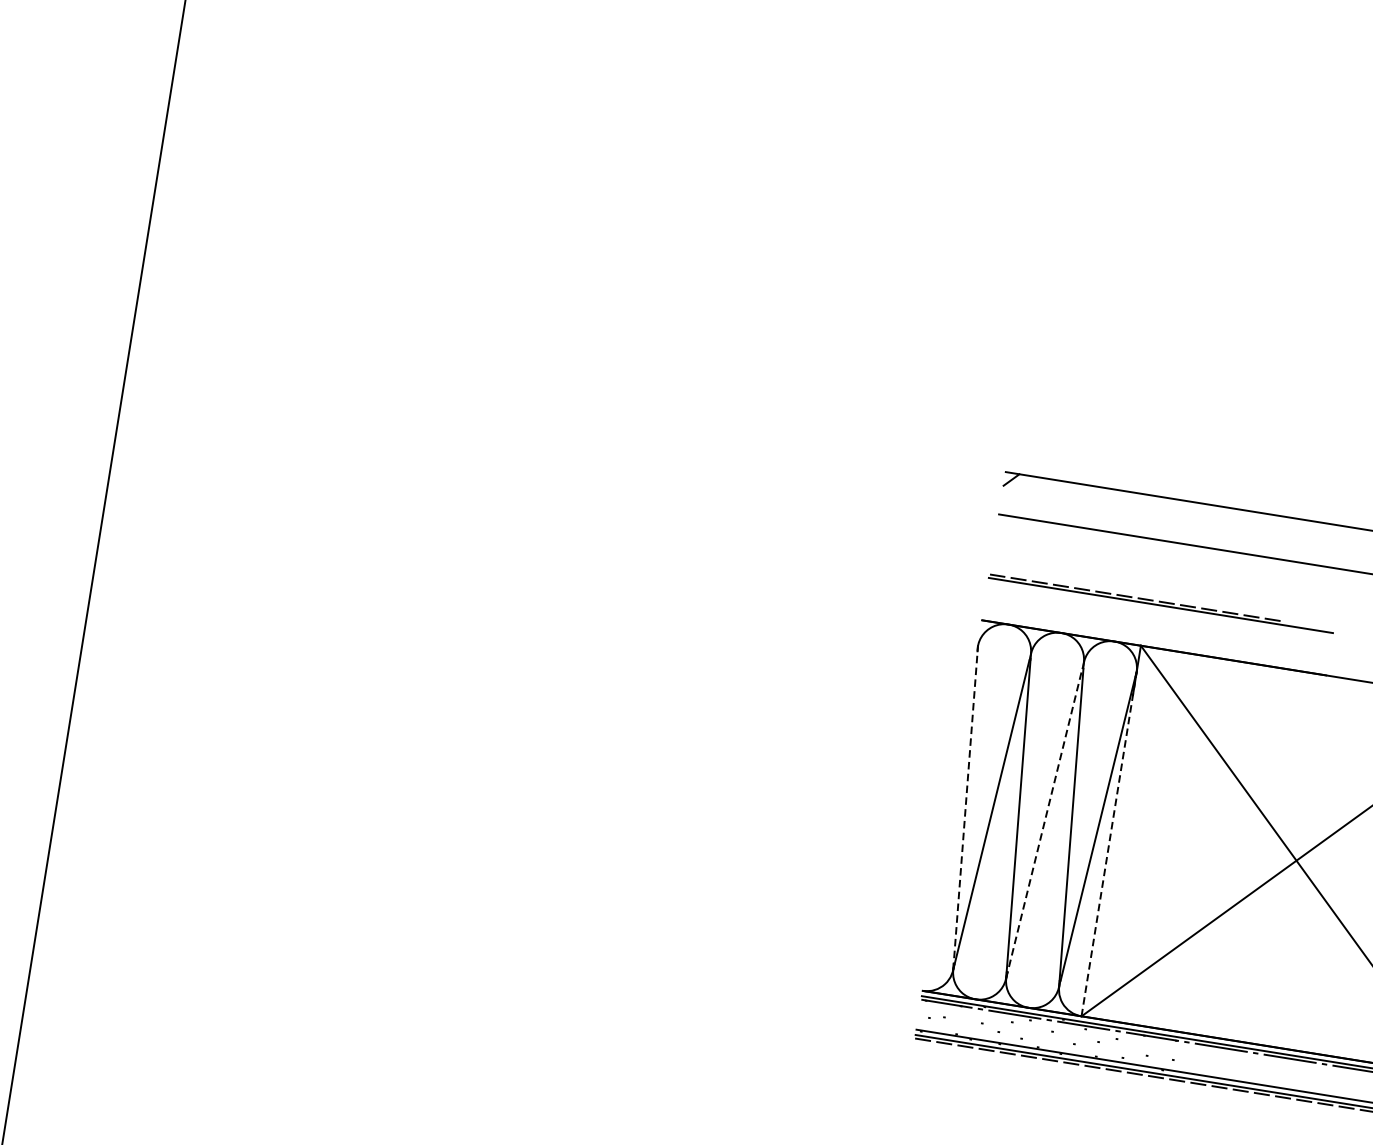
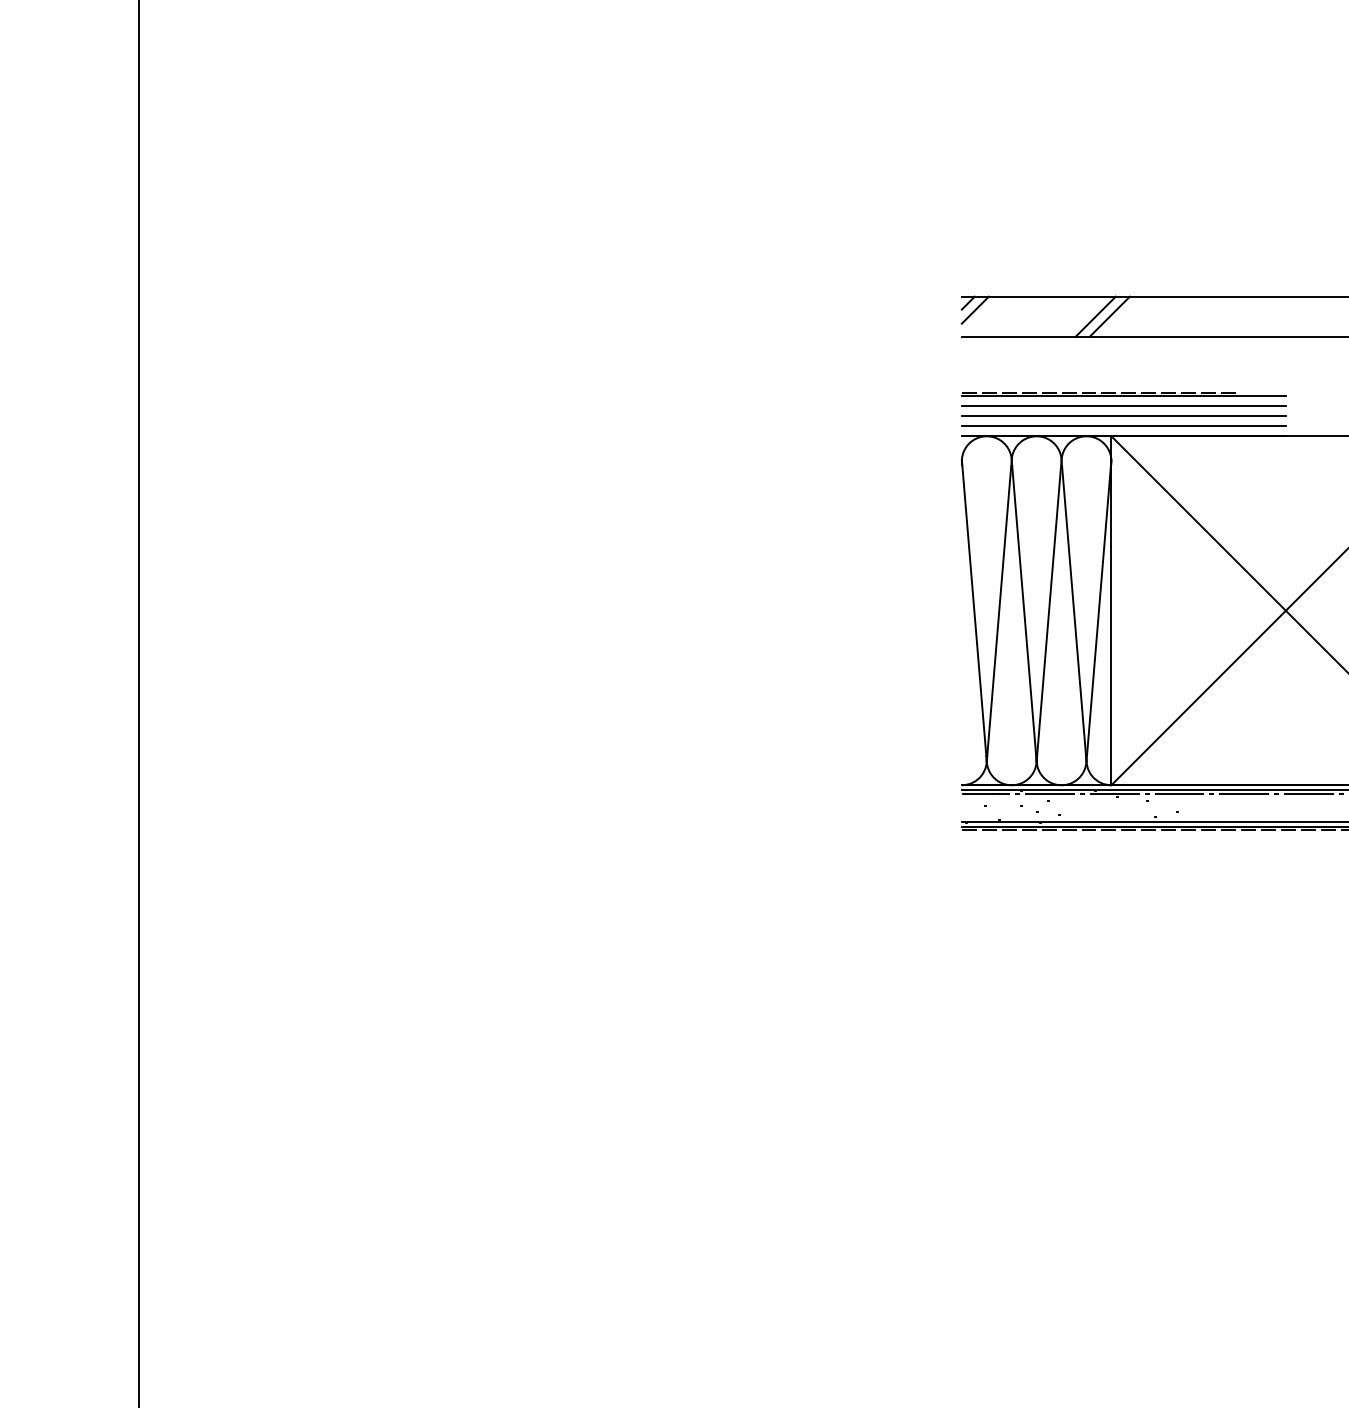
line: (1017, 487) -> (974, 309), added
line: (1144, 515) -> (1095, 316), added
line: (1159, 518) -> (1109, 316), added
line: (1158, 616) -> (1123, 406), added
line: (1157, 626) -> (1123, 416), added
line: (1155, 637) -> (1123, 426), added
line: (965, 807) -> (974, 610), dashed -> solid
line: (1043, 823) -> (1048, 613), dashed -> solid
line: (1109, 843) -> (1111, 622), dashed -> solid

